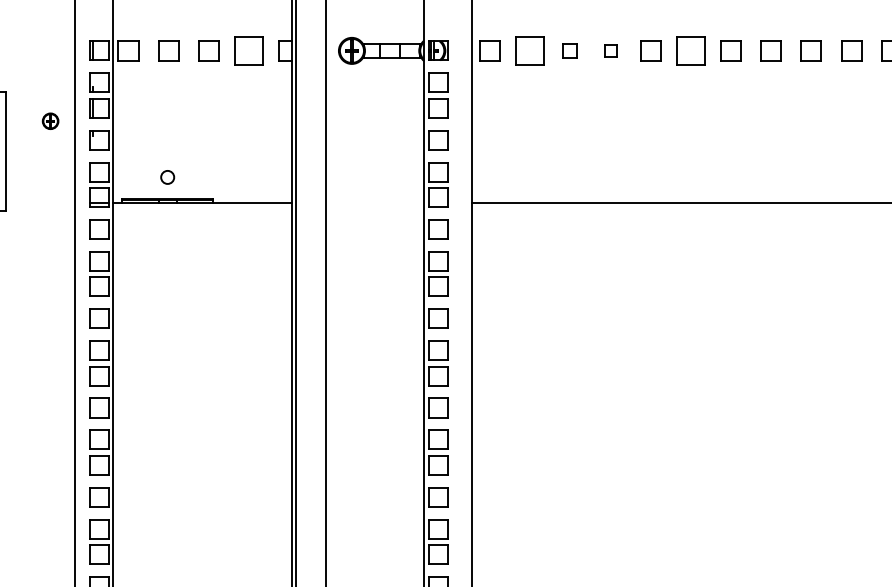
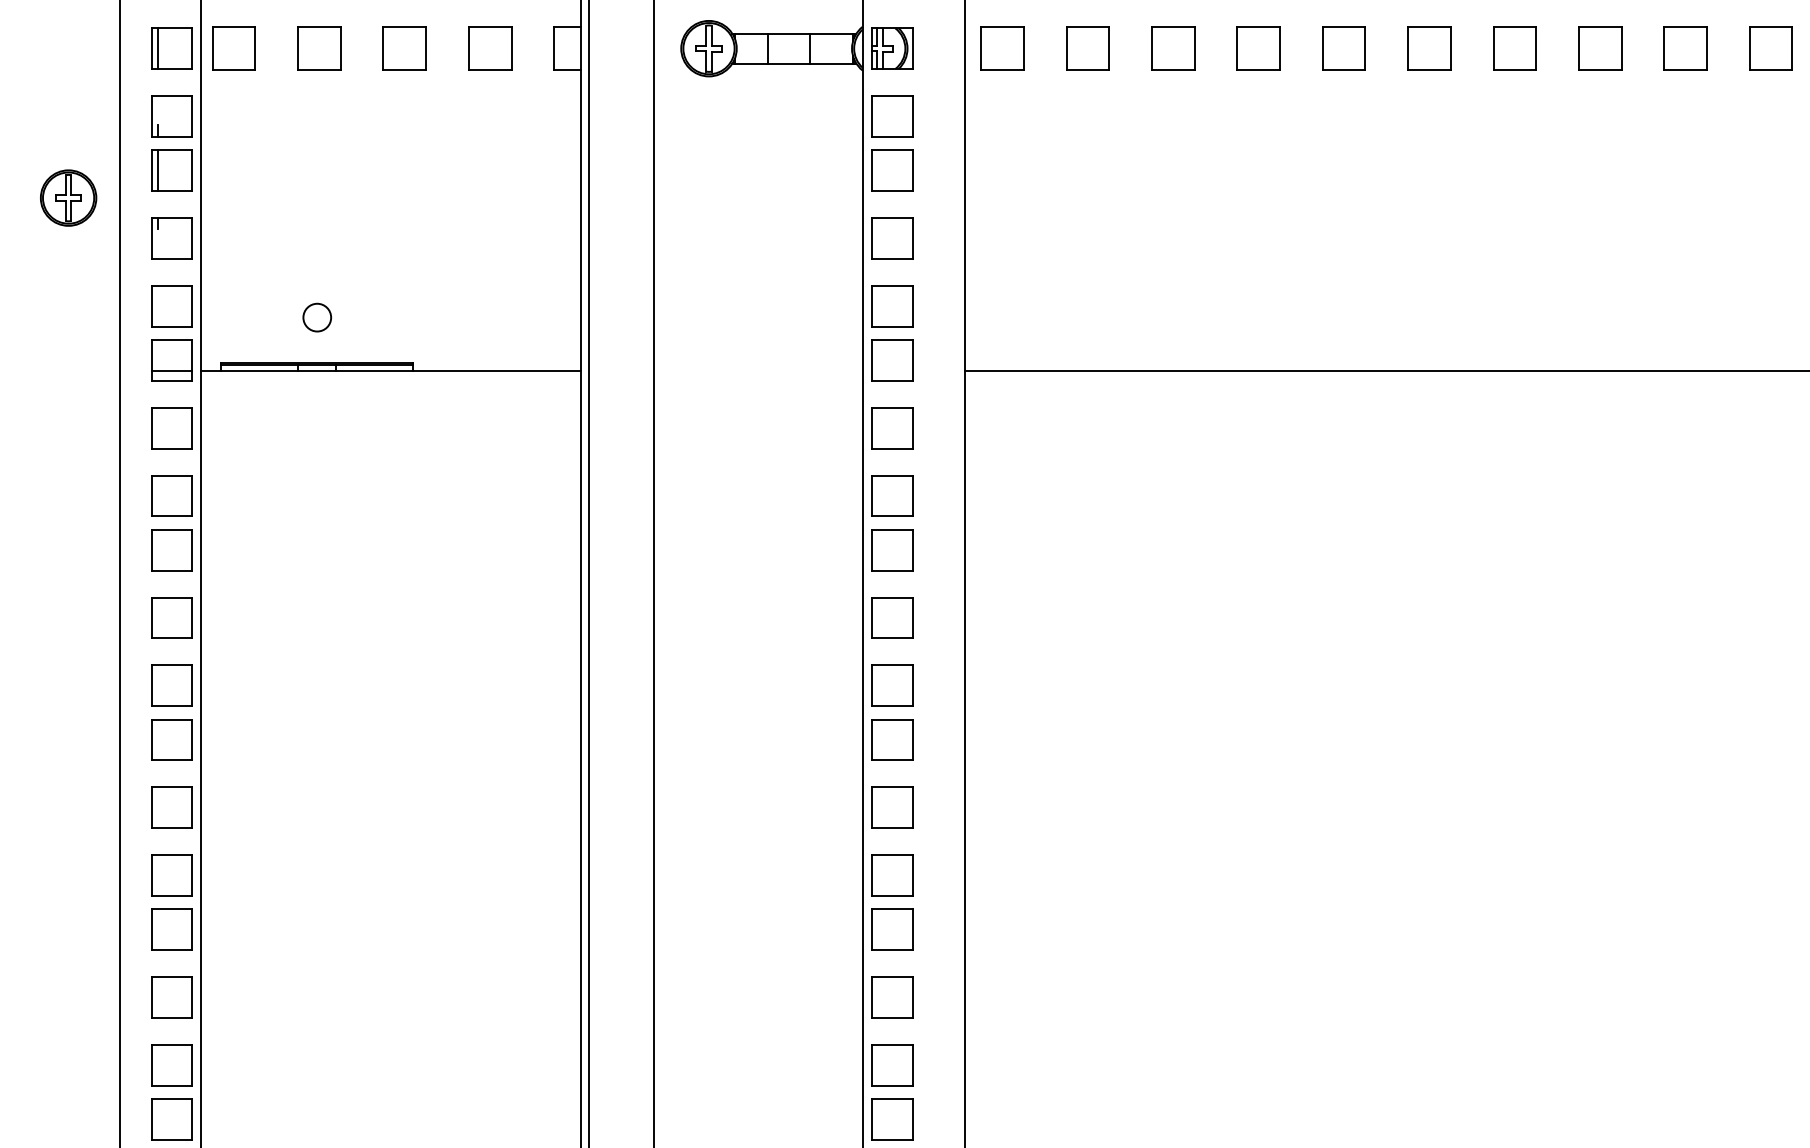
part: (248, 50) -> (489, 47), size x0.71
part: (529, 50) -> (1086, 47), size x0.71
part: (569, 50) -> (1171, 47), size x1.43
part: (610, 50) -> (1258, 47), size x1.67
part: (690, 50) -> (1428, 47), size x0.71
part: (50, 121) -> (68, 198), size x1.67

